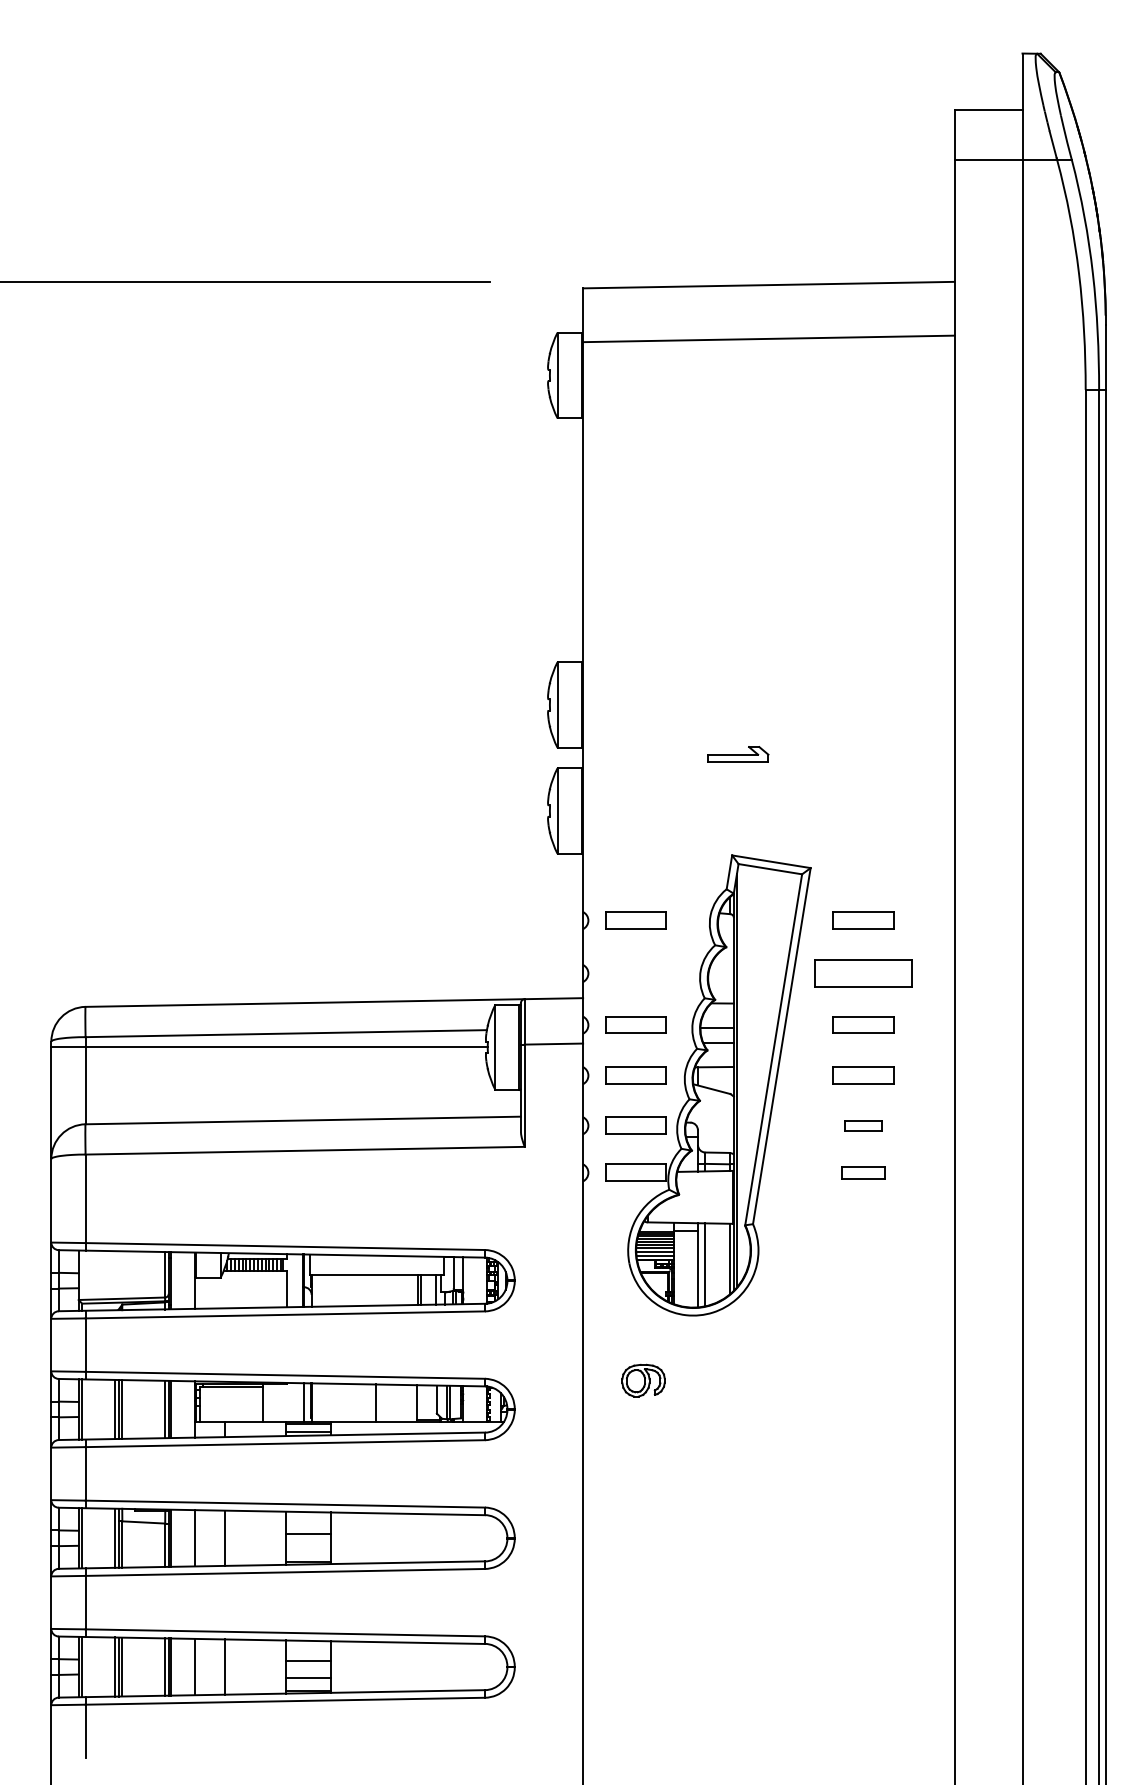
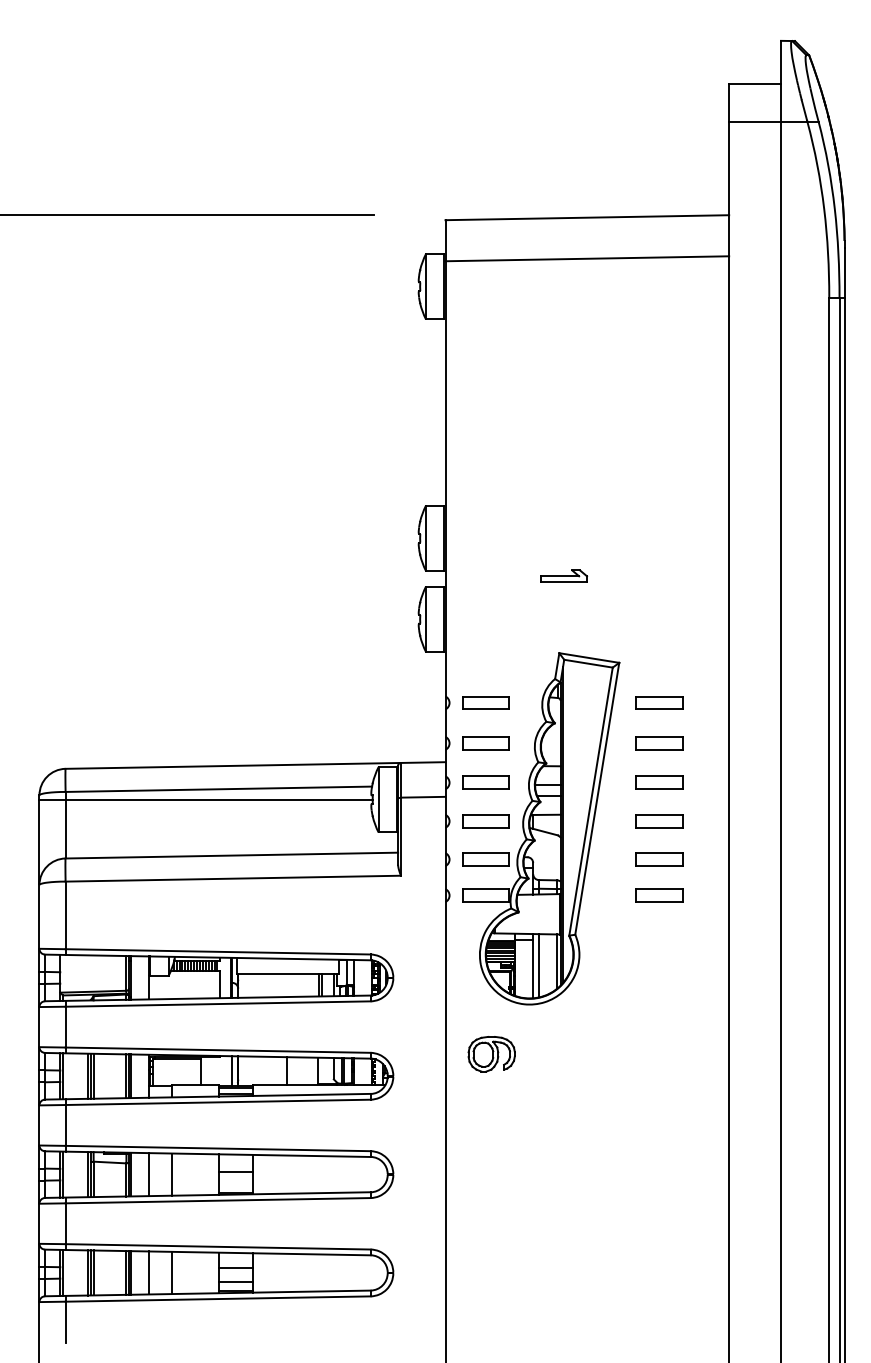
part: (635, 973) -> (485, 743), added
part: (863, 973) -> (659, 743), size x0.62
part: (863, 1125) -> (659, 859), size x1.67
part: (863, 1172) -> (659, 895), size x1.43
part: (643, 1380) -> (491, 1054), size x1.43

